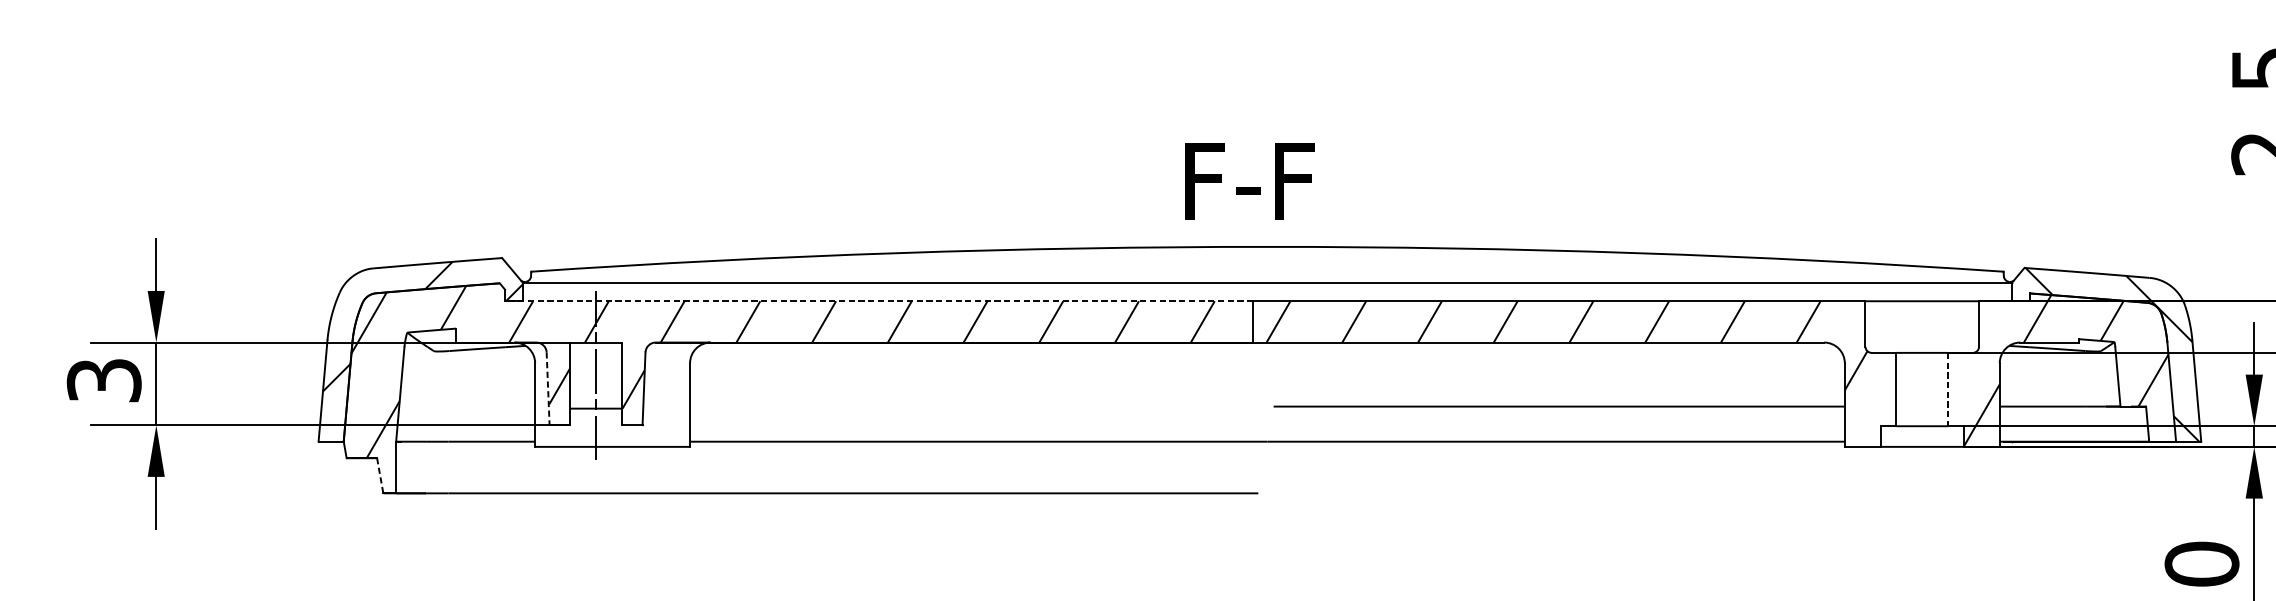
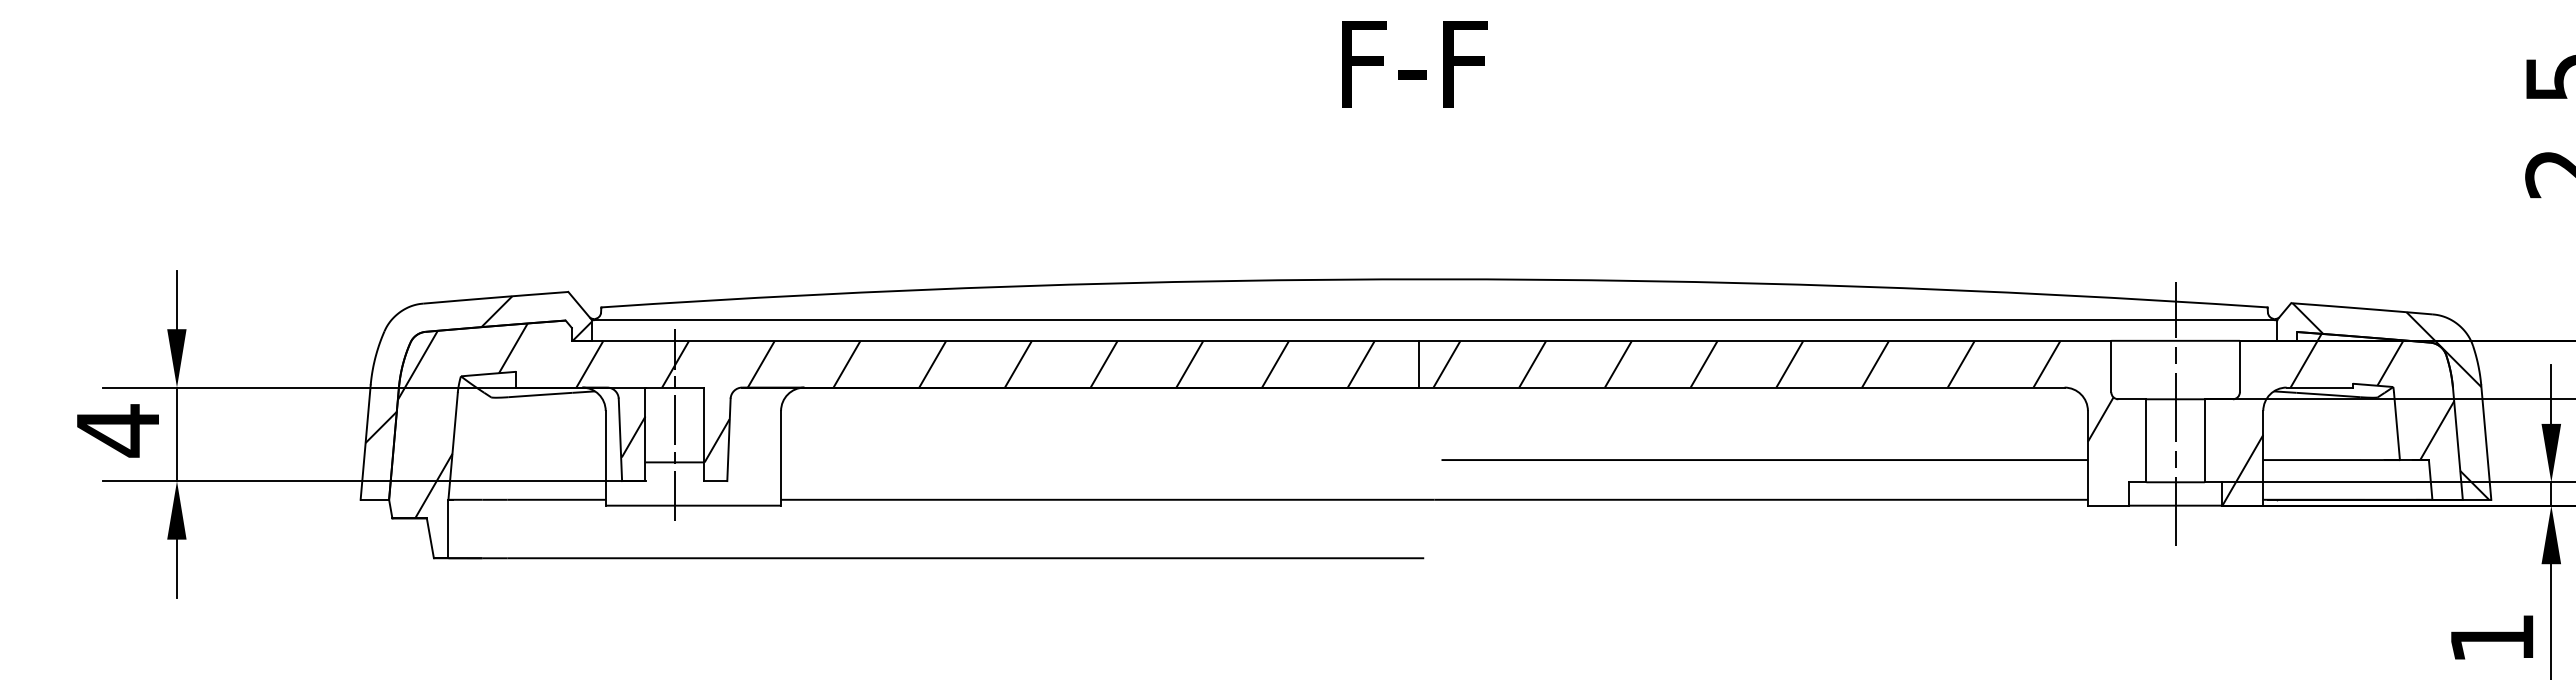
text: (1249, 181) -> (1414, 64), moved
line: (878, 300) -> (994, 340), dashed -> solid
line: (1922, 365) -> (2175, 413), added
text: (103, 380) -> (117, 430), 3 -> 4
line: (548, 389) -> (620, 440), dashed -> solid
line: (1947, 390) -> (2204, 441), dashed -> solid
line: (380, 475) -> (430, 538), dashed -> solid
text: (2201, 564) -> (2491, 638), 0 -> 1

